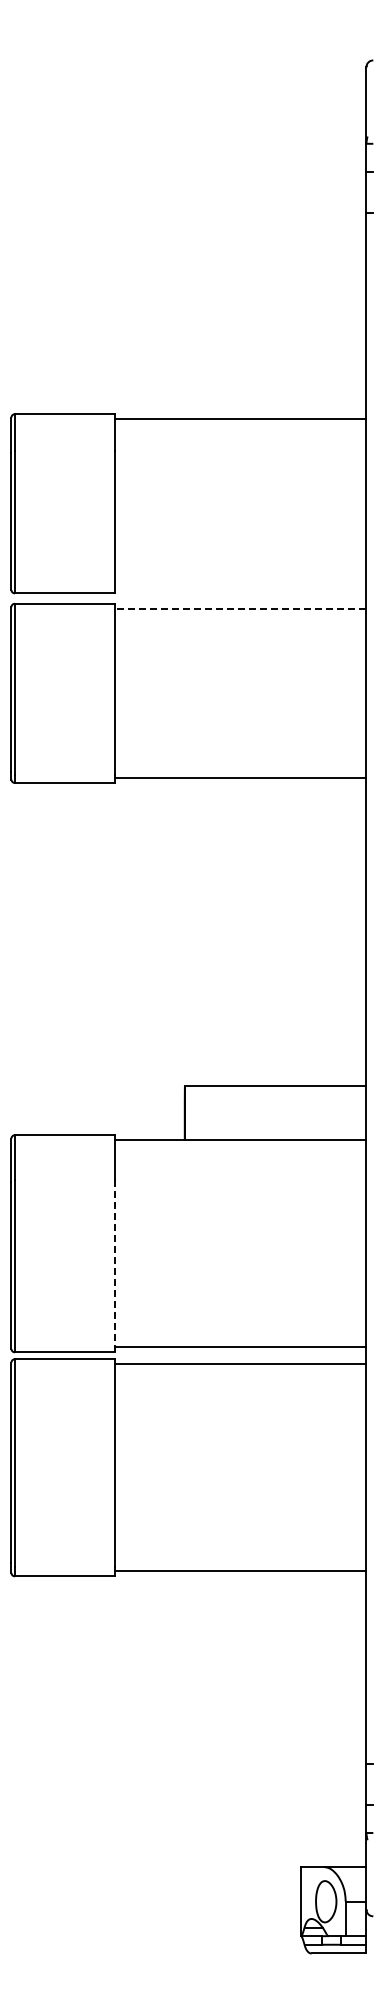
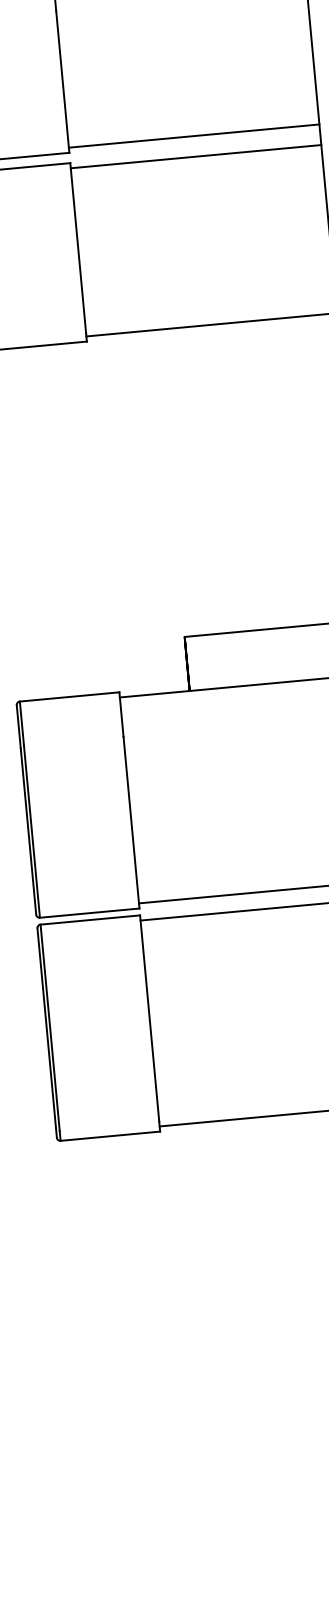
line: (240, 588) -> (194, 136), added
line: (240, 608) -> (195, 156), dashed -> solid
line: (114, 1266) -> (131, 823), dashed -> solid

